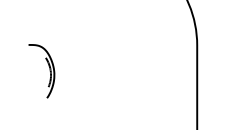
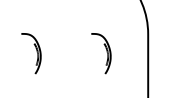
part: (142, 71) -> (107, 53), added

